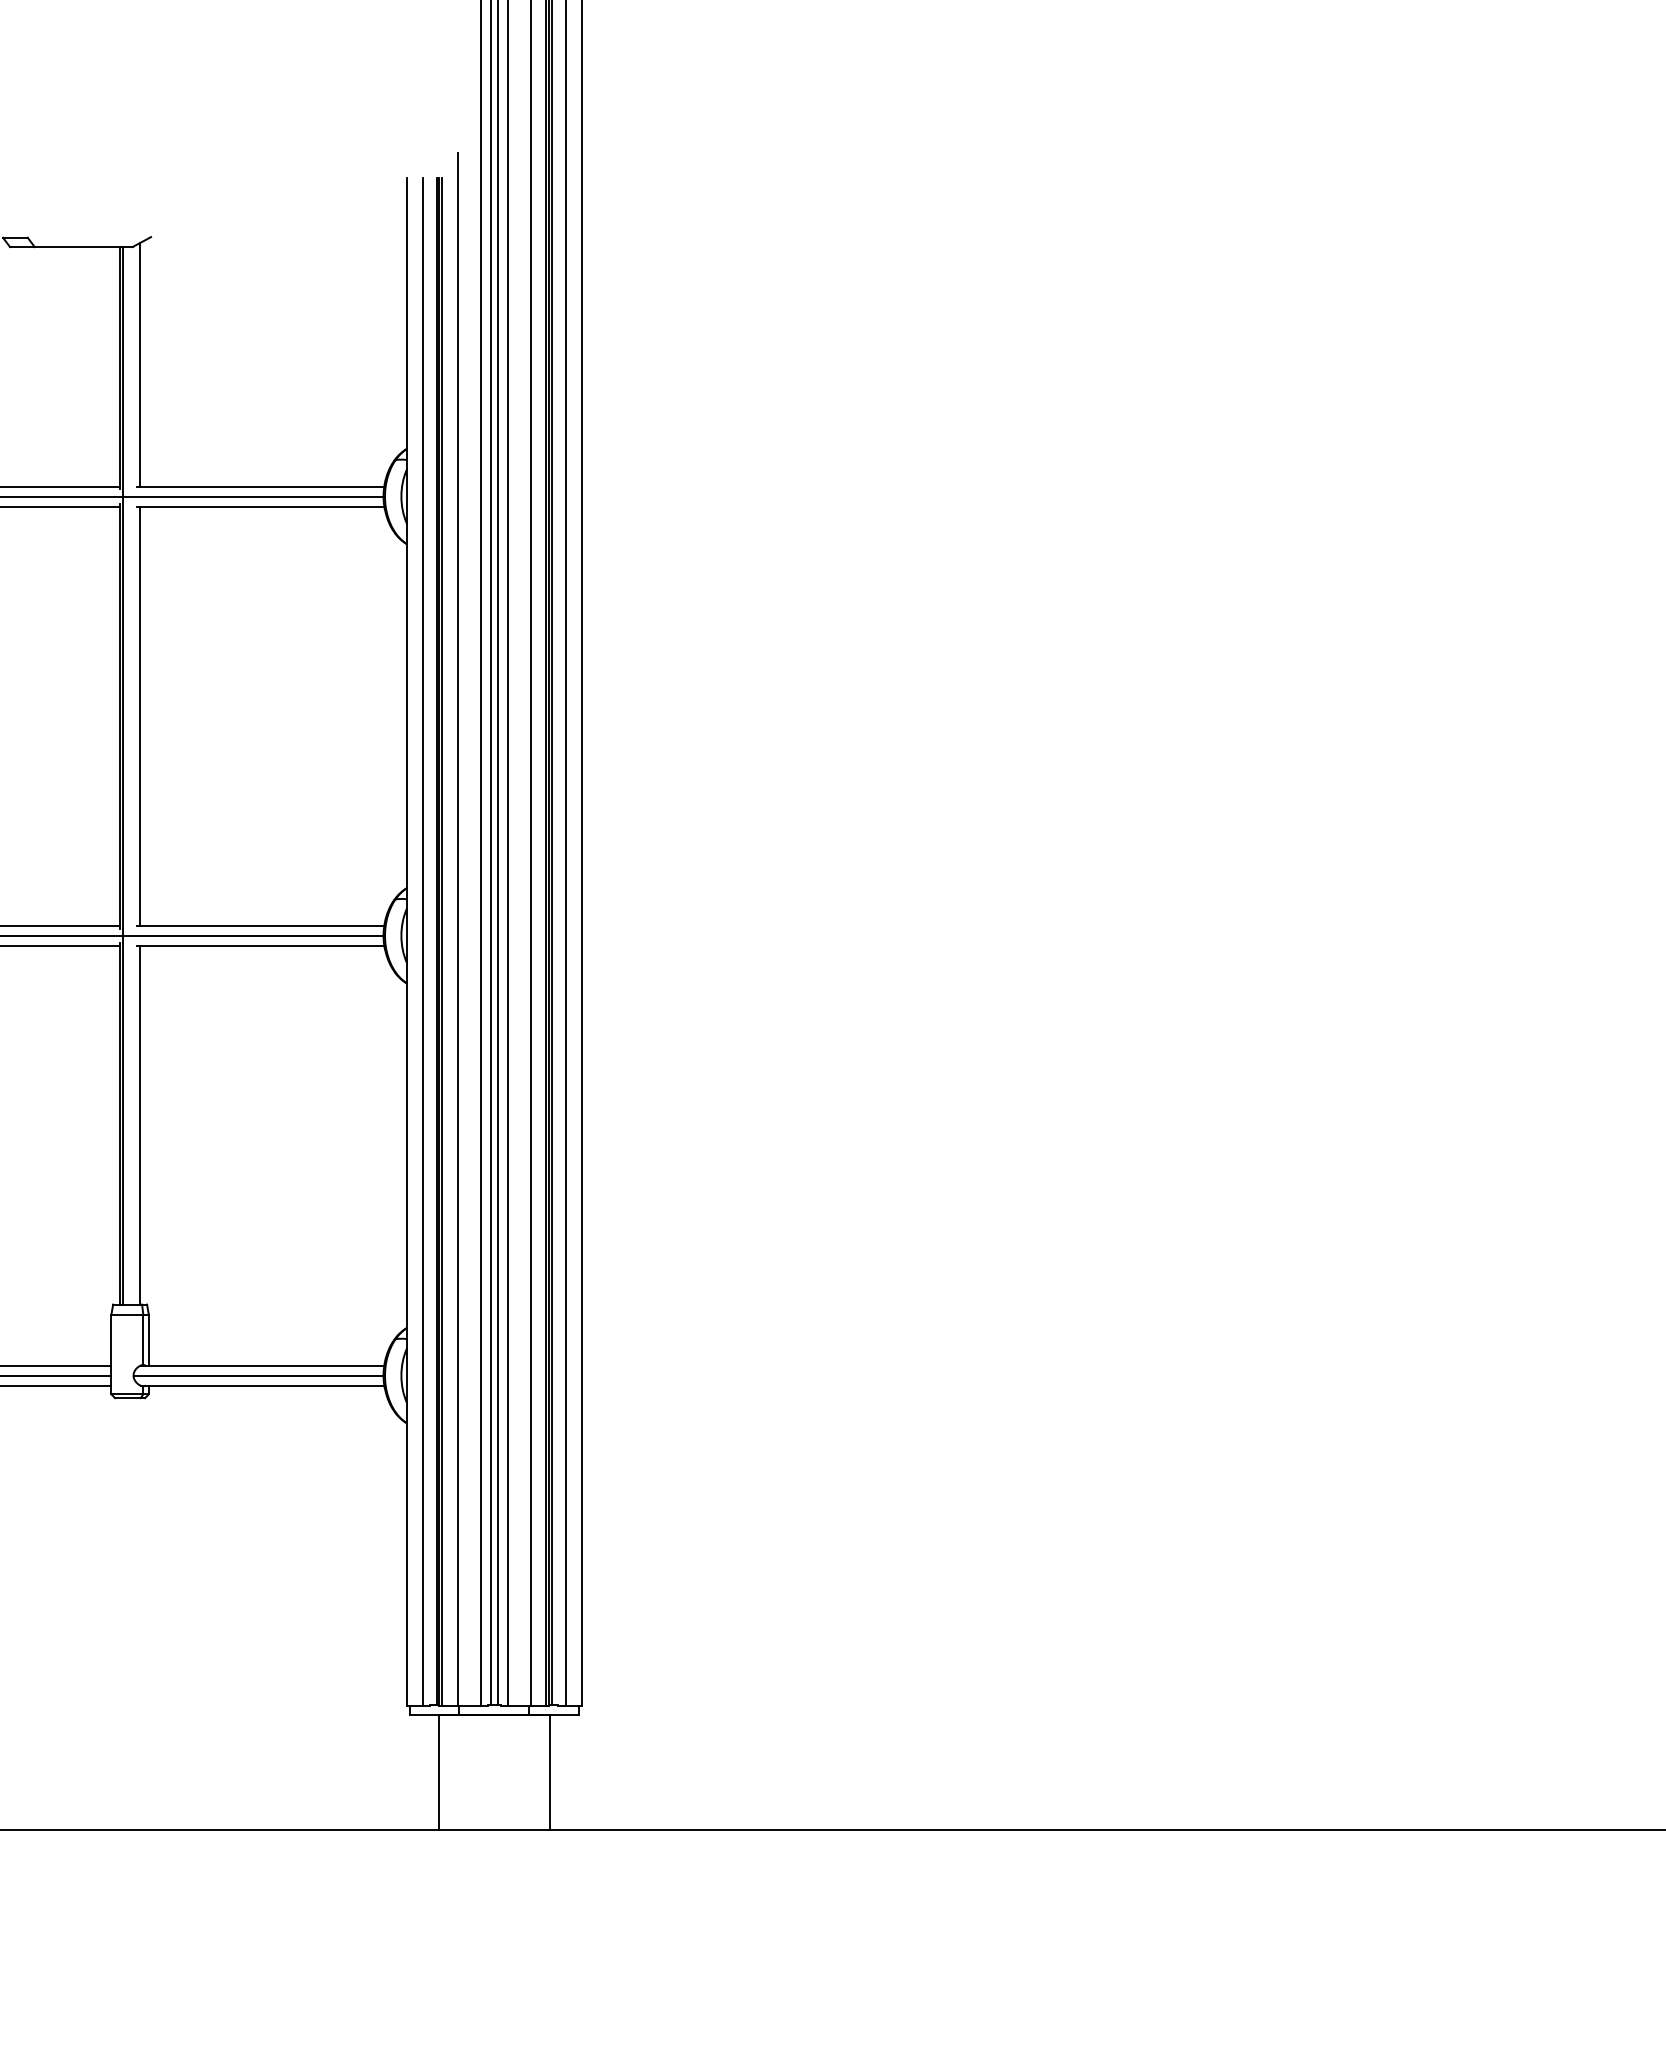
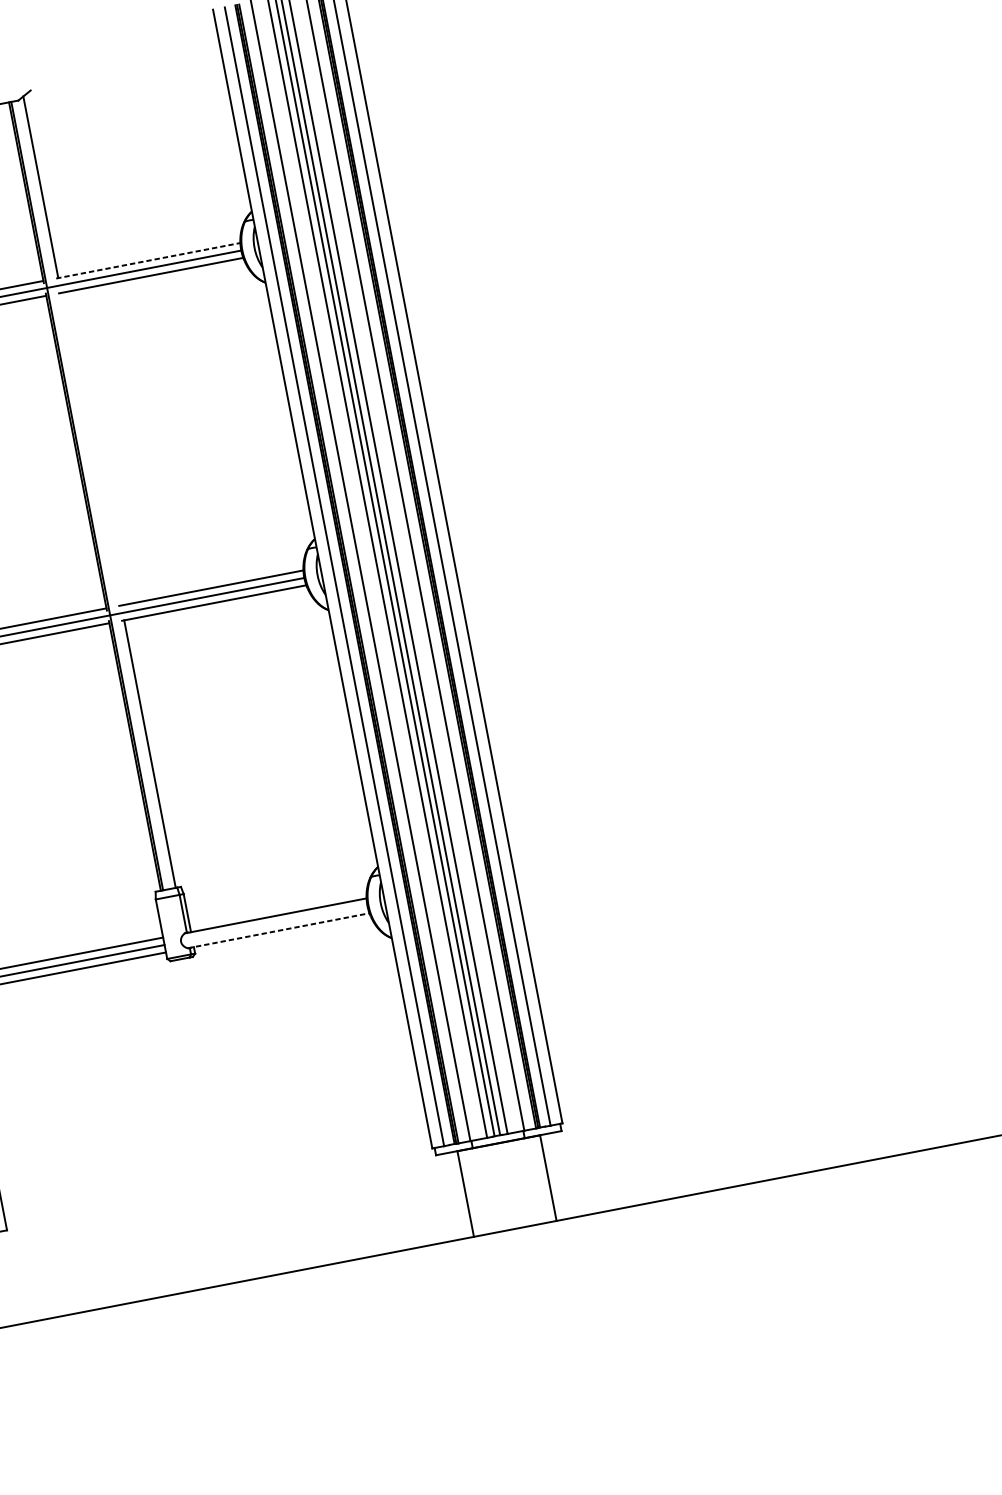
line: (260, 486) -> (148, 260), solid -> dashed
line: (140, 715) -> (91, 448), removed
line: (258, 1375) -> (274, 923), removed
line: (262, 1385) -> (278, 930), solid -> dashed

